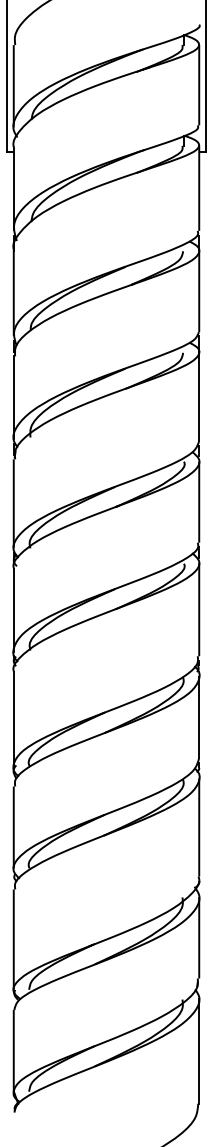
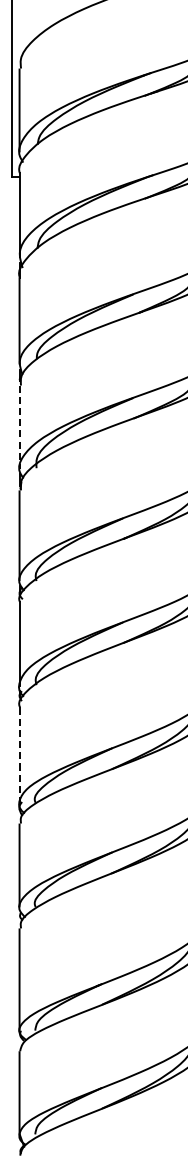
line: (13, 398) -> (19, 428), solid -> dashed
line: (13, 719) -> (19, 755), solid -> dashed

